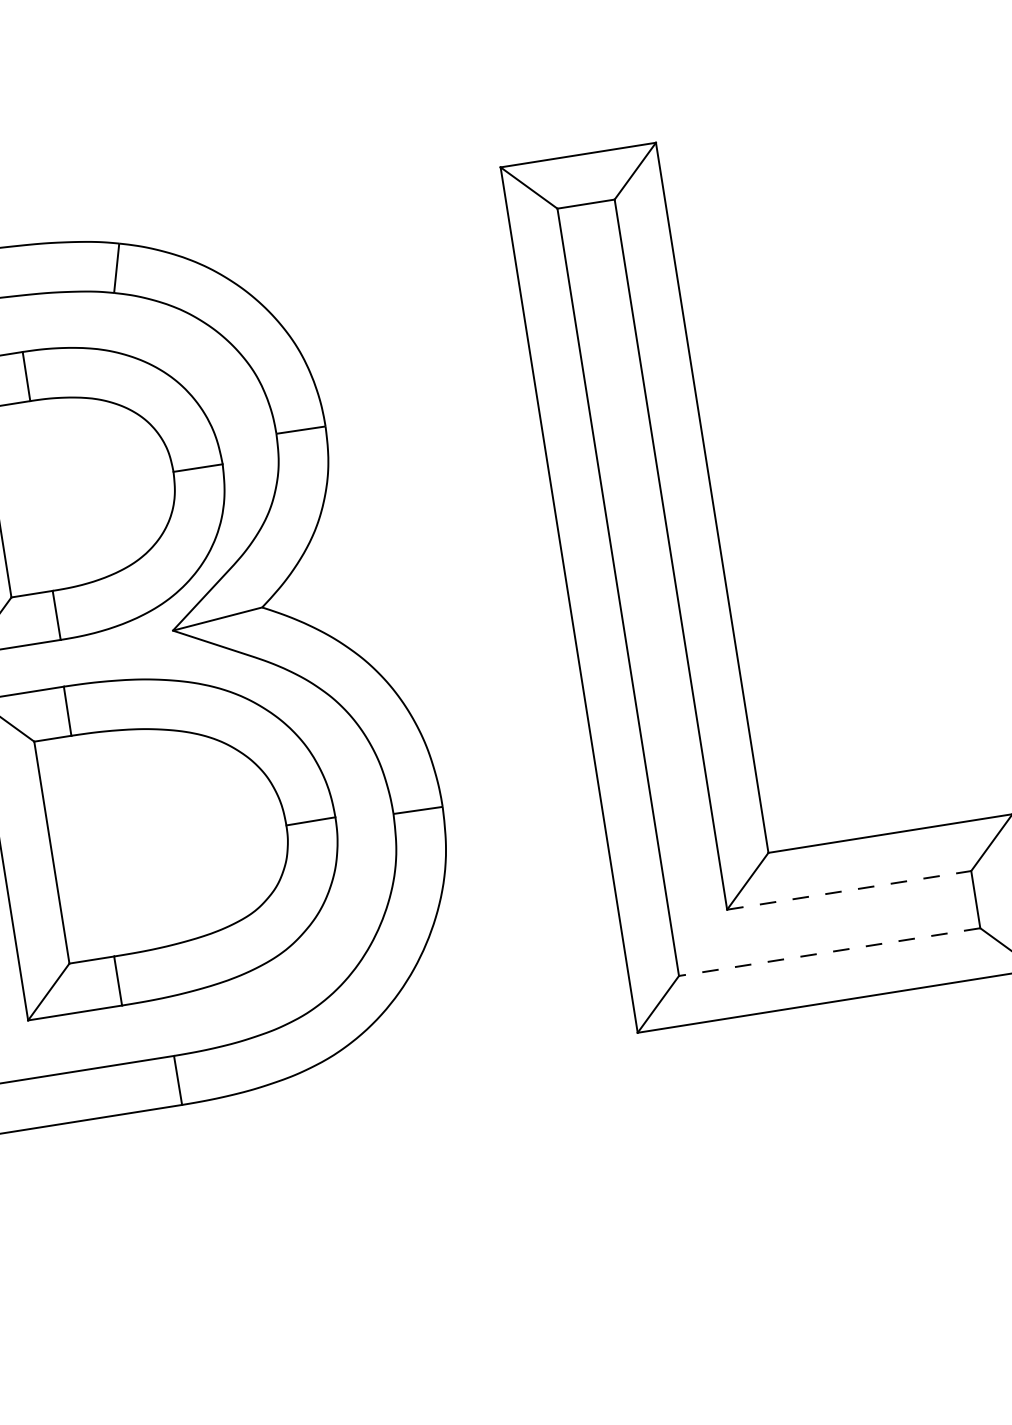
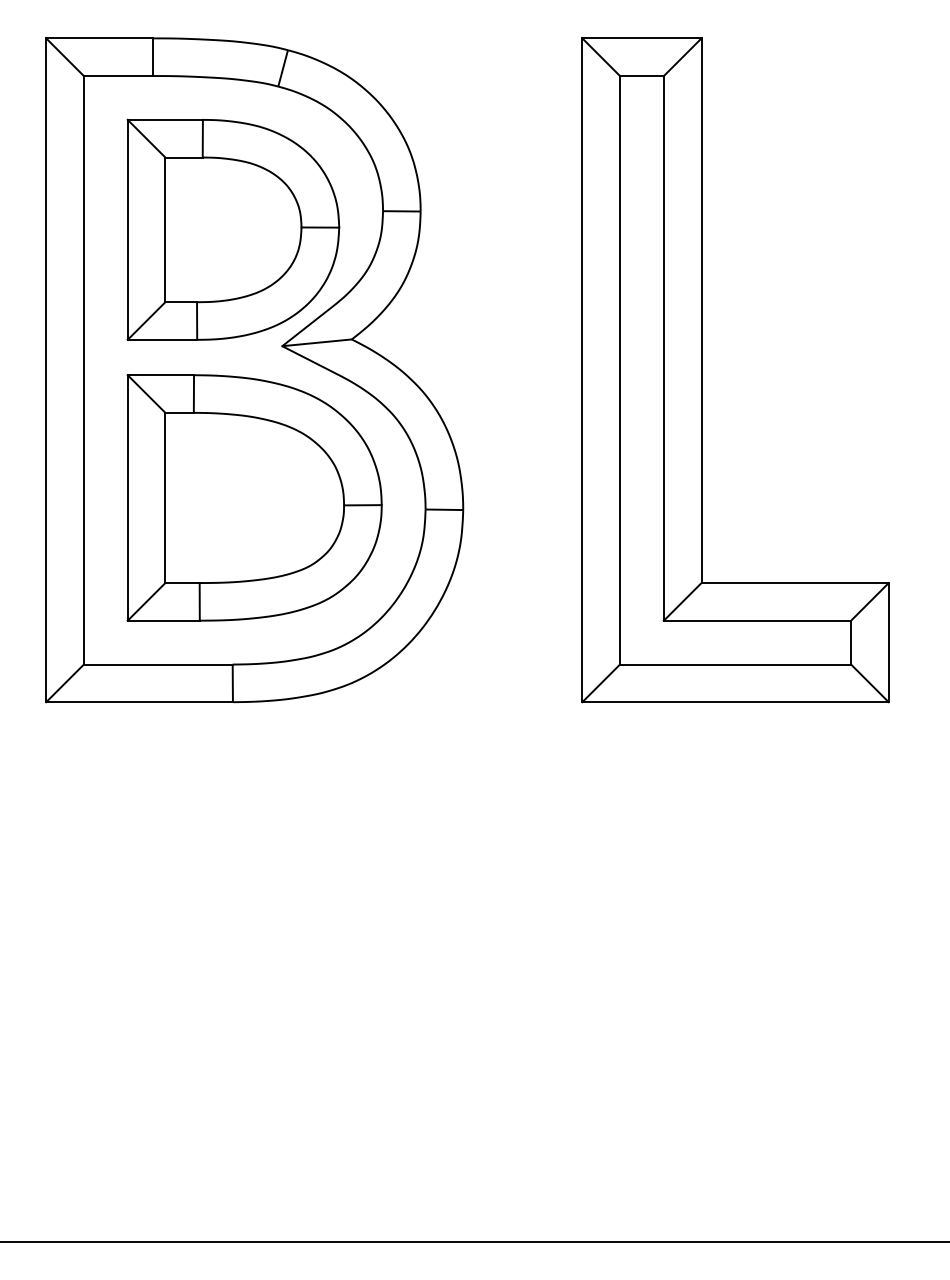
line: (849, 890) -> (757, 620), dashed -> solid
line: (829, 952) -> (735, 664), dashed -> solid

